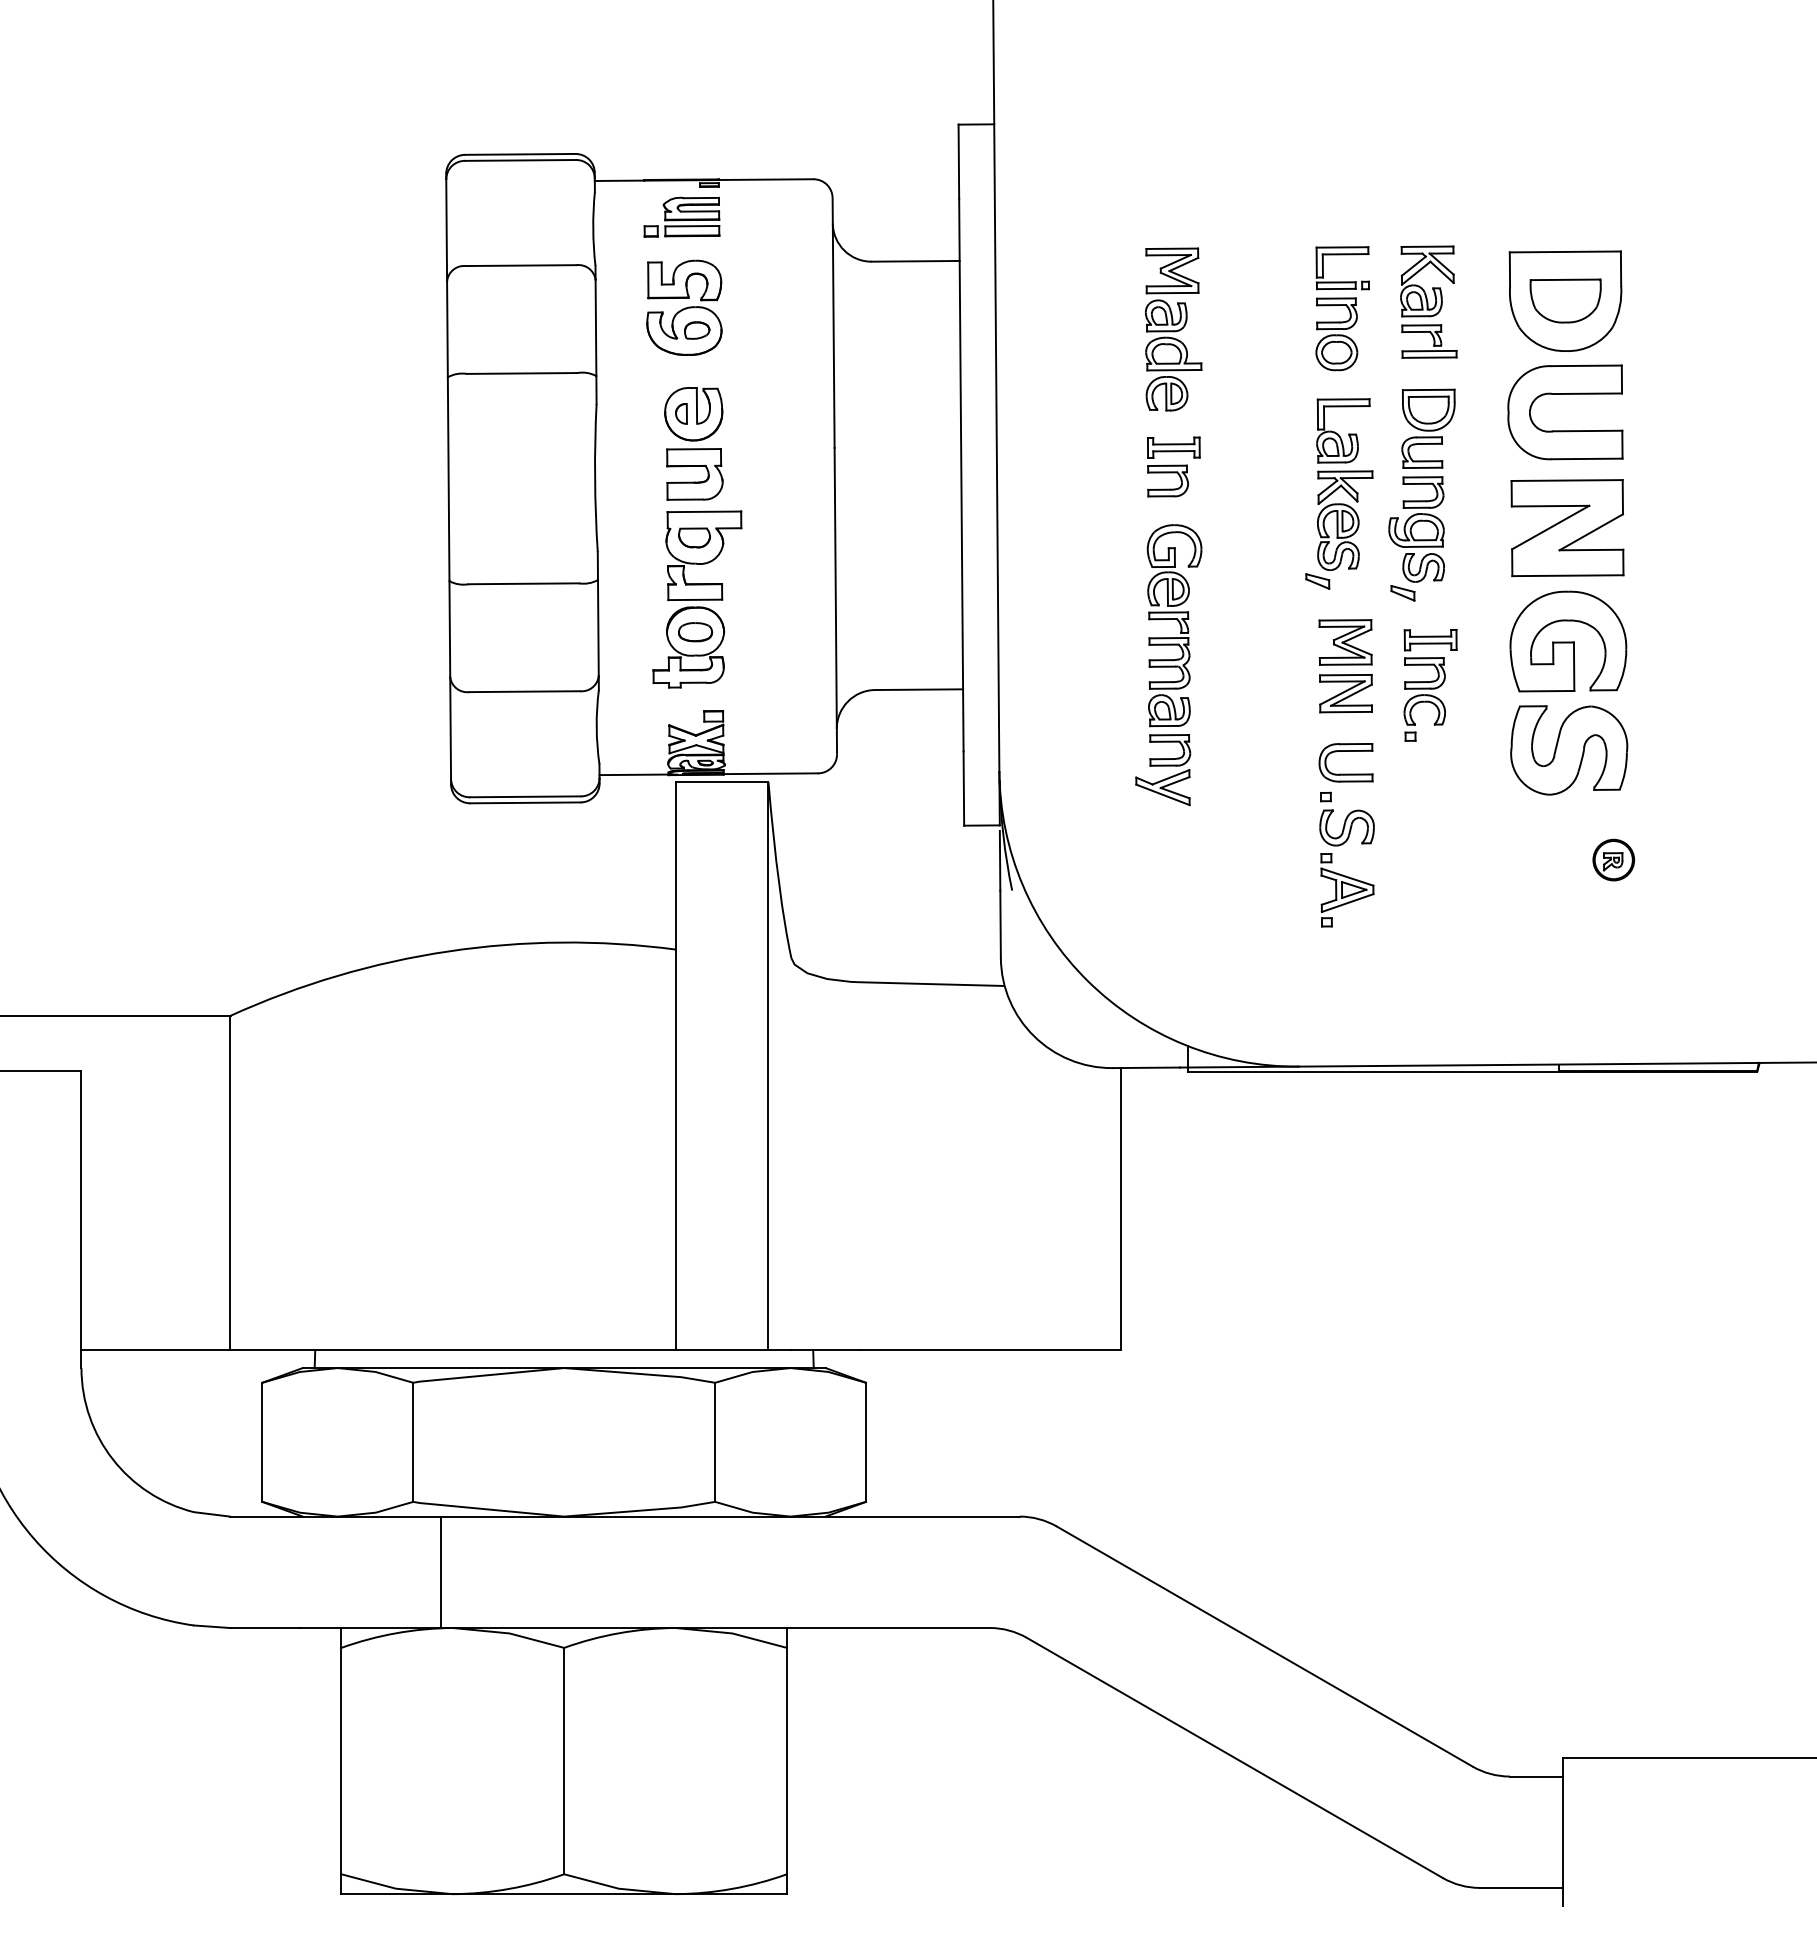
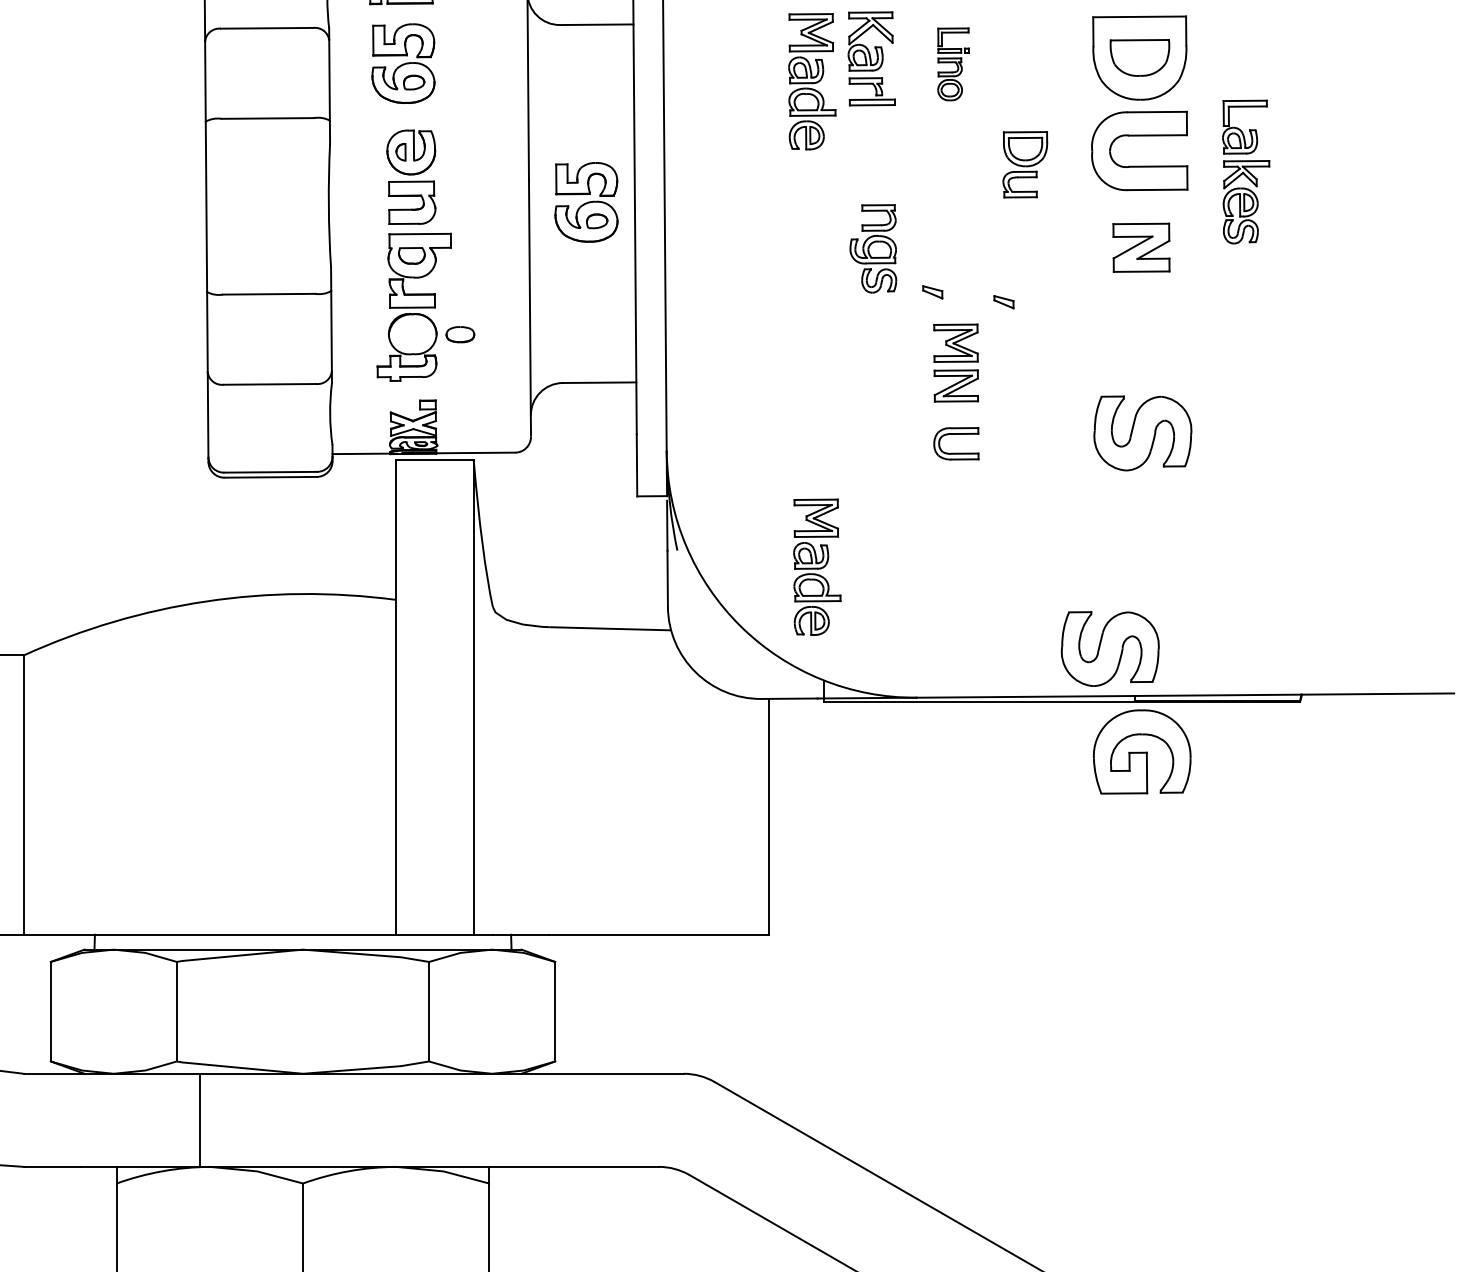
part: (1428, 301) -> (871, 58), moved
part: (1342, 308) -> (953, 64), size x0.7
part: (1173, 466) -> (812, 196), removed
part: (903, 473) -> (586, 202), added
part: (1344, 484) -> (1245, 171), moved
part: (1567, 528) -> (1141, 248), size x0.6
part: (1416, 529) -> (873, 248), moved
part: (695, 632) -> (460, 334), moved
part: (1568, 641) -> (1142, 751), moved
part: (1168, 665) -> (808, 362), removed
part: (1430, 685) -> (1026, 379), removed
part: (1332, 859) -> (945, 524), removed
part: (1613, 859) -> (1179, 524), removed
part: (1179, 910) -> (817, 567), added
part: (1530, 1008) -> (1110, 649), added

